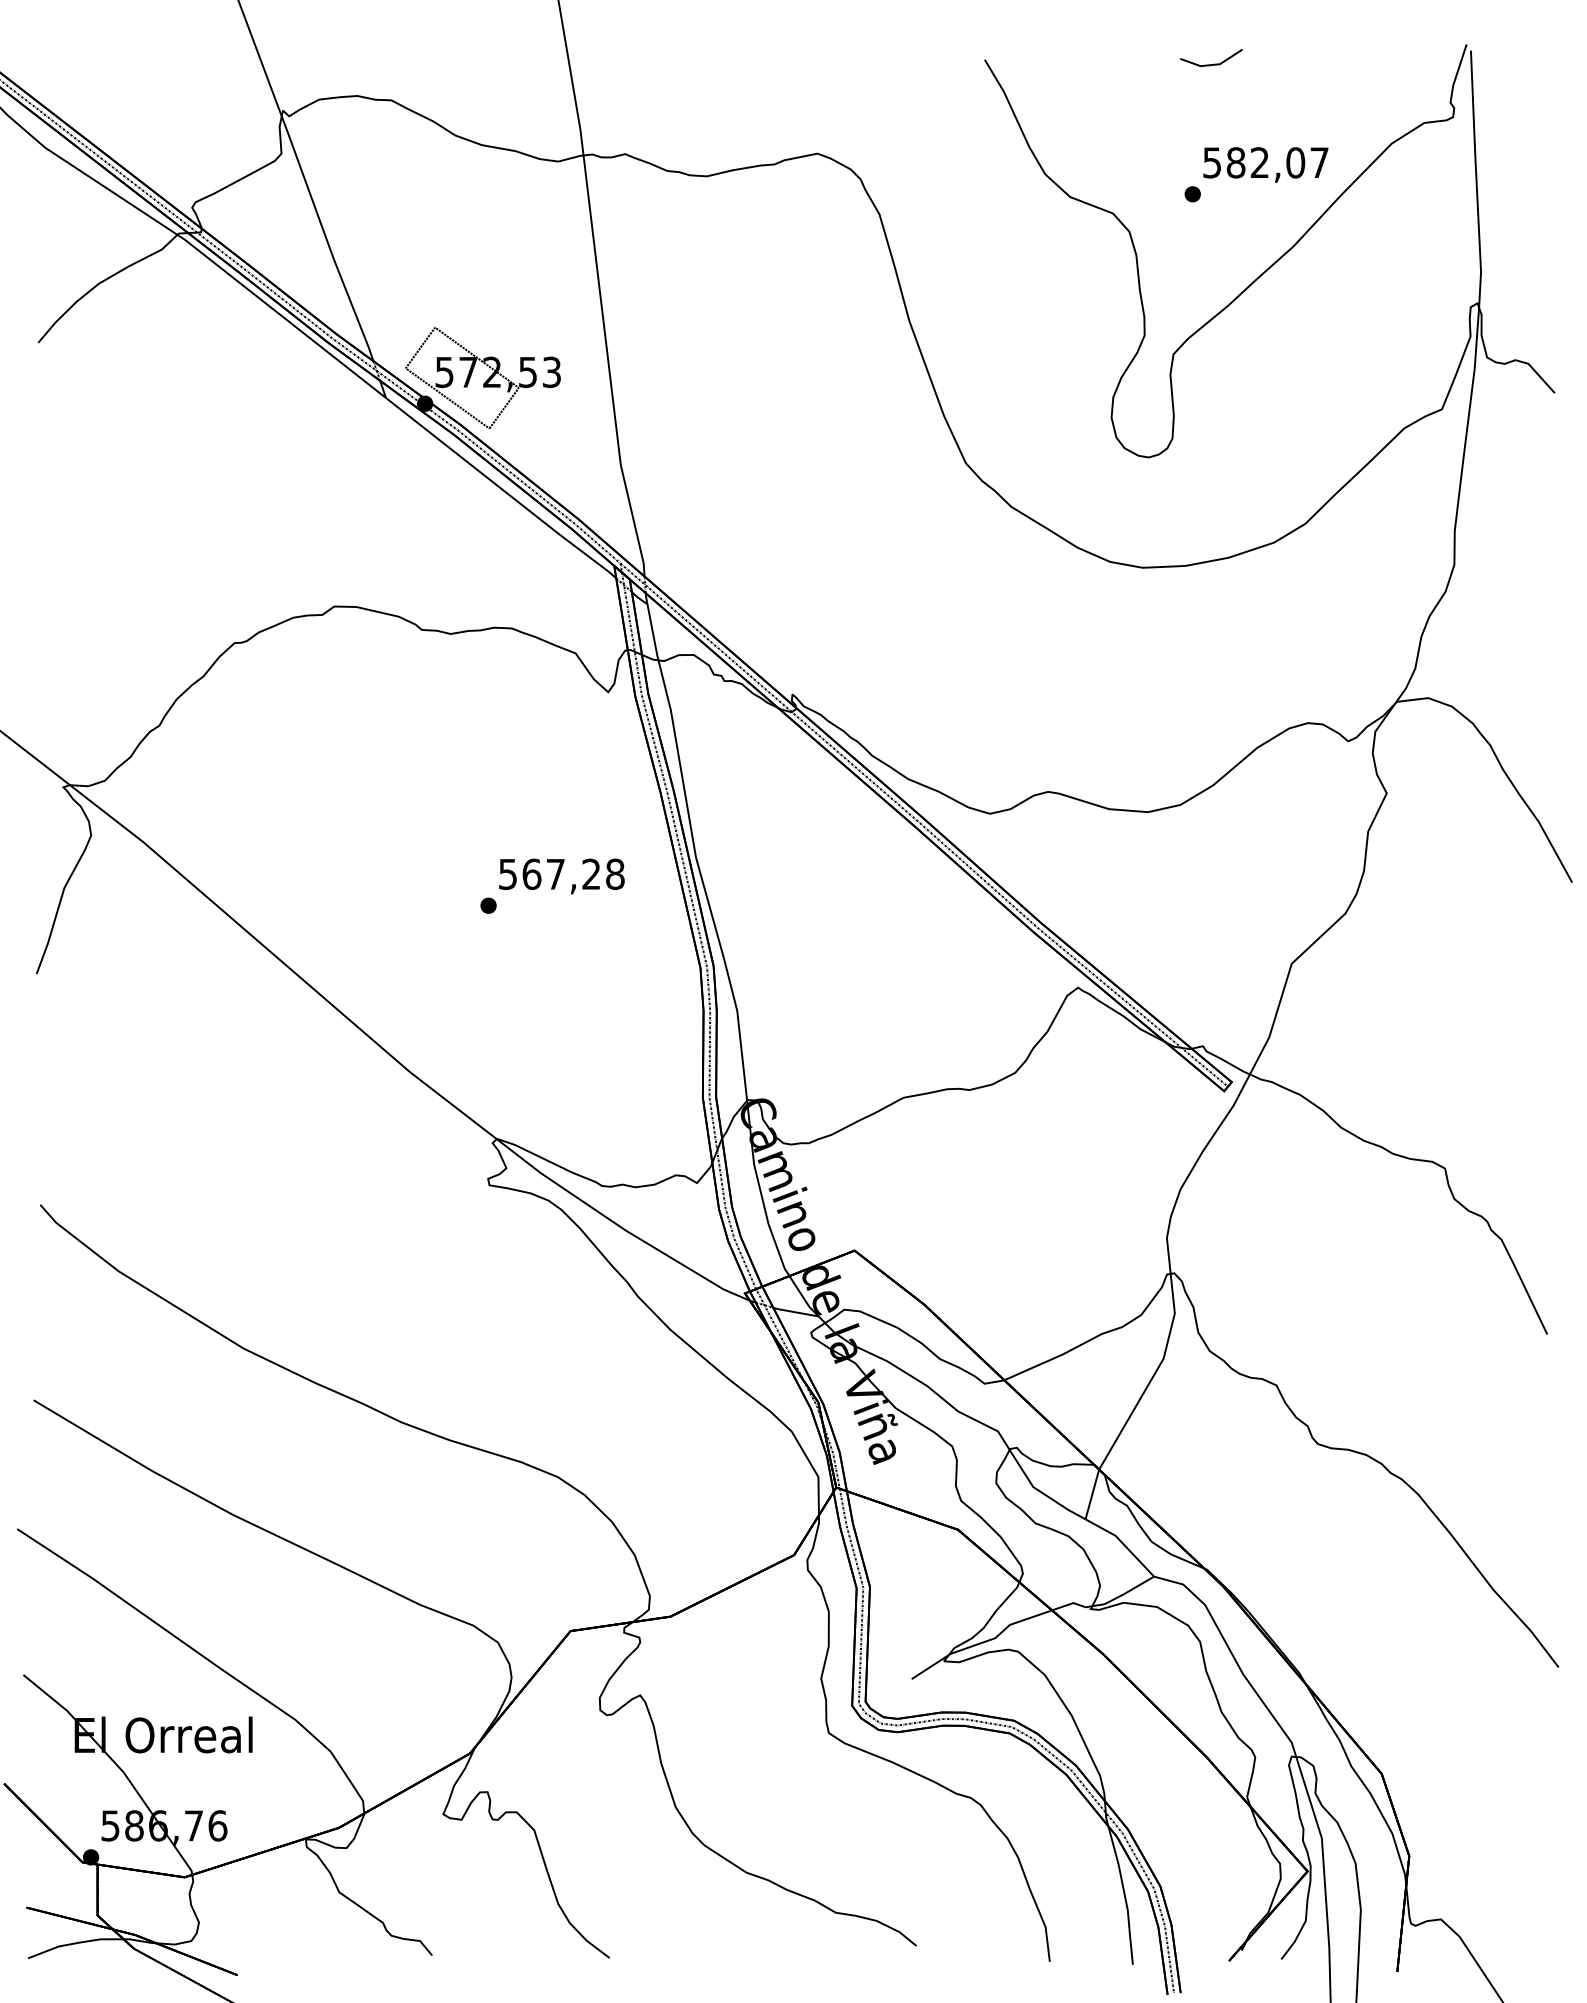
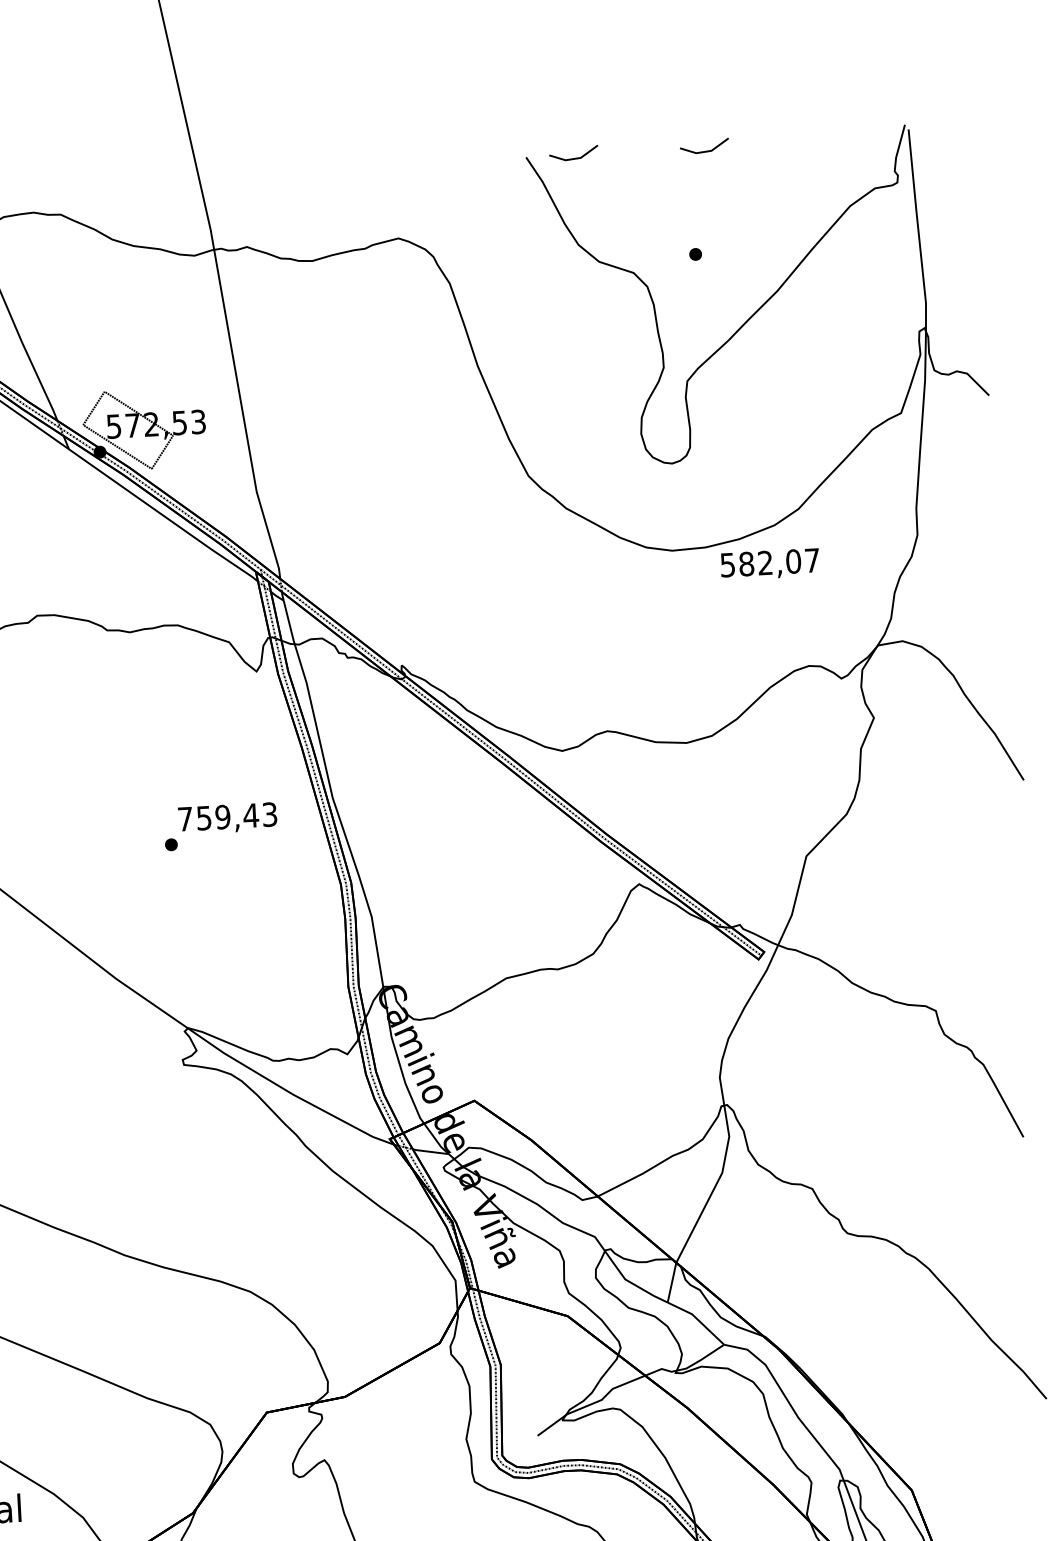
line: (1048, 63) -> (576, 157), added
text: (1265, 164) -> (769, 564), moved
text: (561, 873) -> (227, 816), 567,28 -> 759,43

